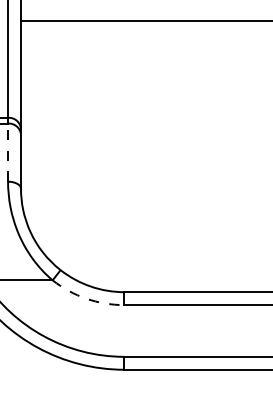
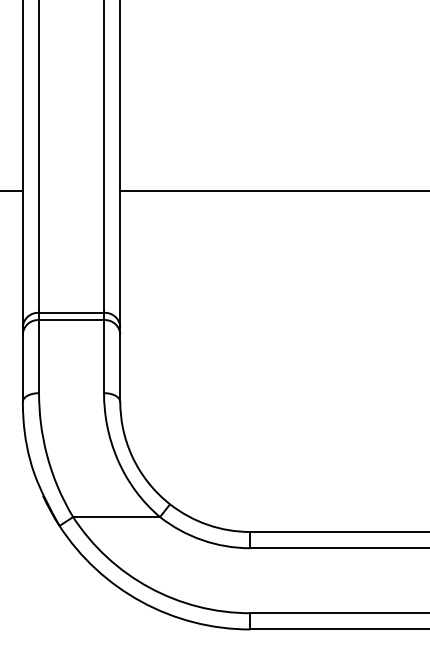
line: (8, 152) -> (104, 356), dashed -> solid
arc: (86, 298) -> (202, 540), dashed -> solid

